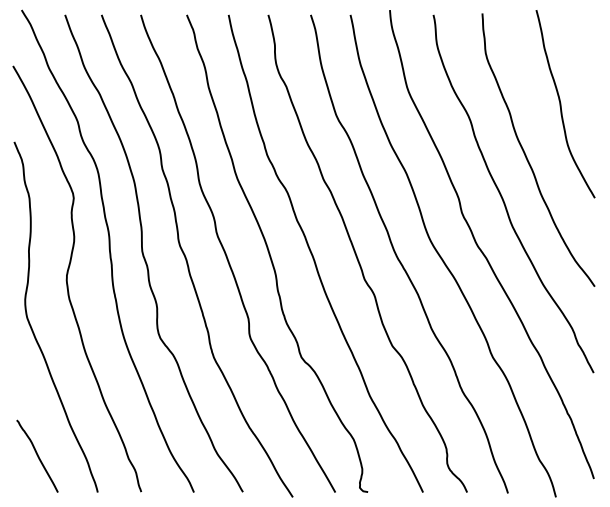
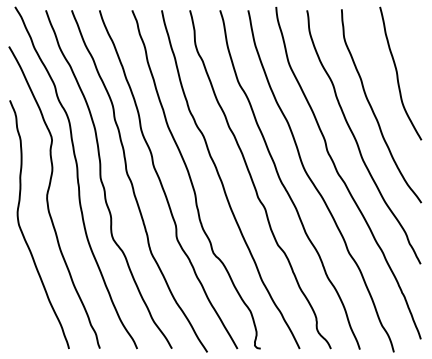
curve: (37, 455) -> (26, 322), removed

